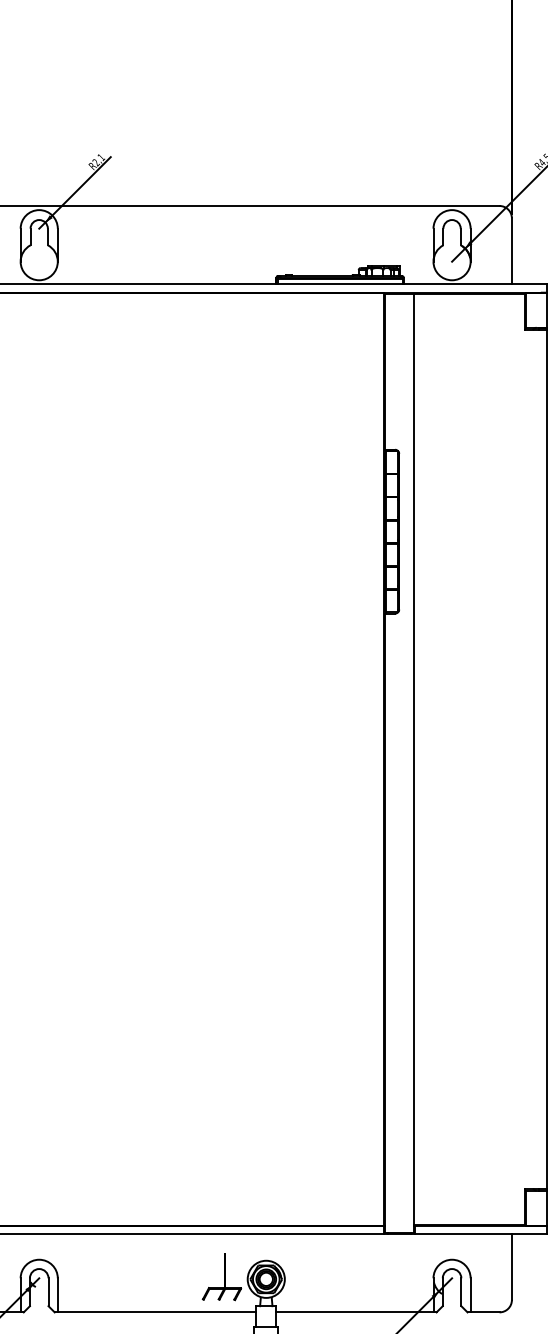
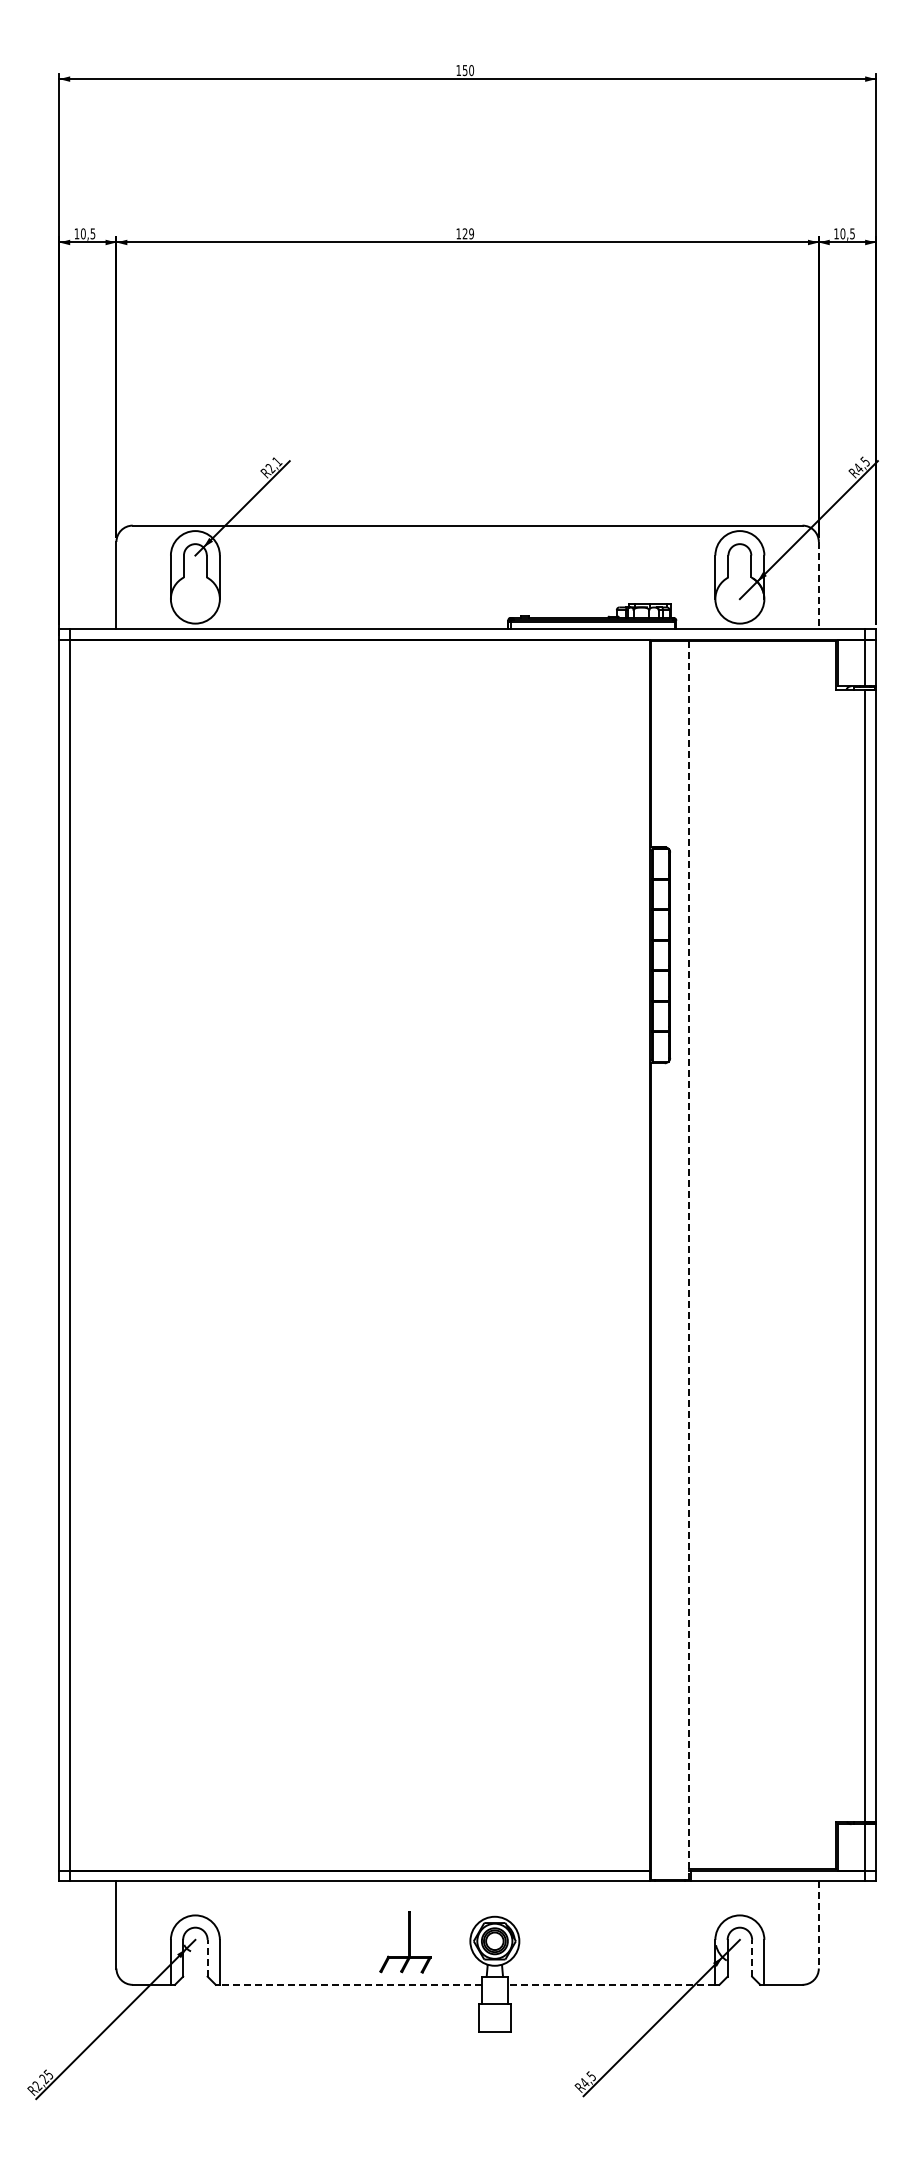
line: (511, 251) -> (818, 585), solid -> dashed
line: (413, 763) -> (689, 1260), solid -> dashed
line: (511, 1266) -> (818, 1924), solid -> dashed
part: (222, 1277) -> (405, 1942), moved
line: (48, 1291) -> (207, 1957), solid -> dashed
line: (461, 1291) -> (752, 1957), solid -> dashed
line: (156, 1312) -> (350, 1984), solid -> dashed
line: (354, 1312) -> (611, 1984), solid -> dashed

